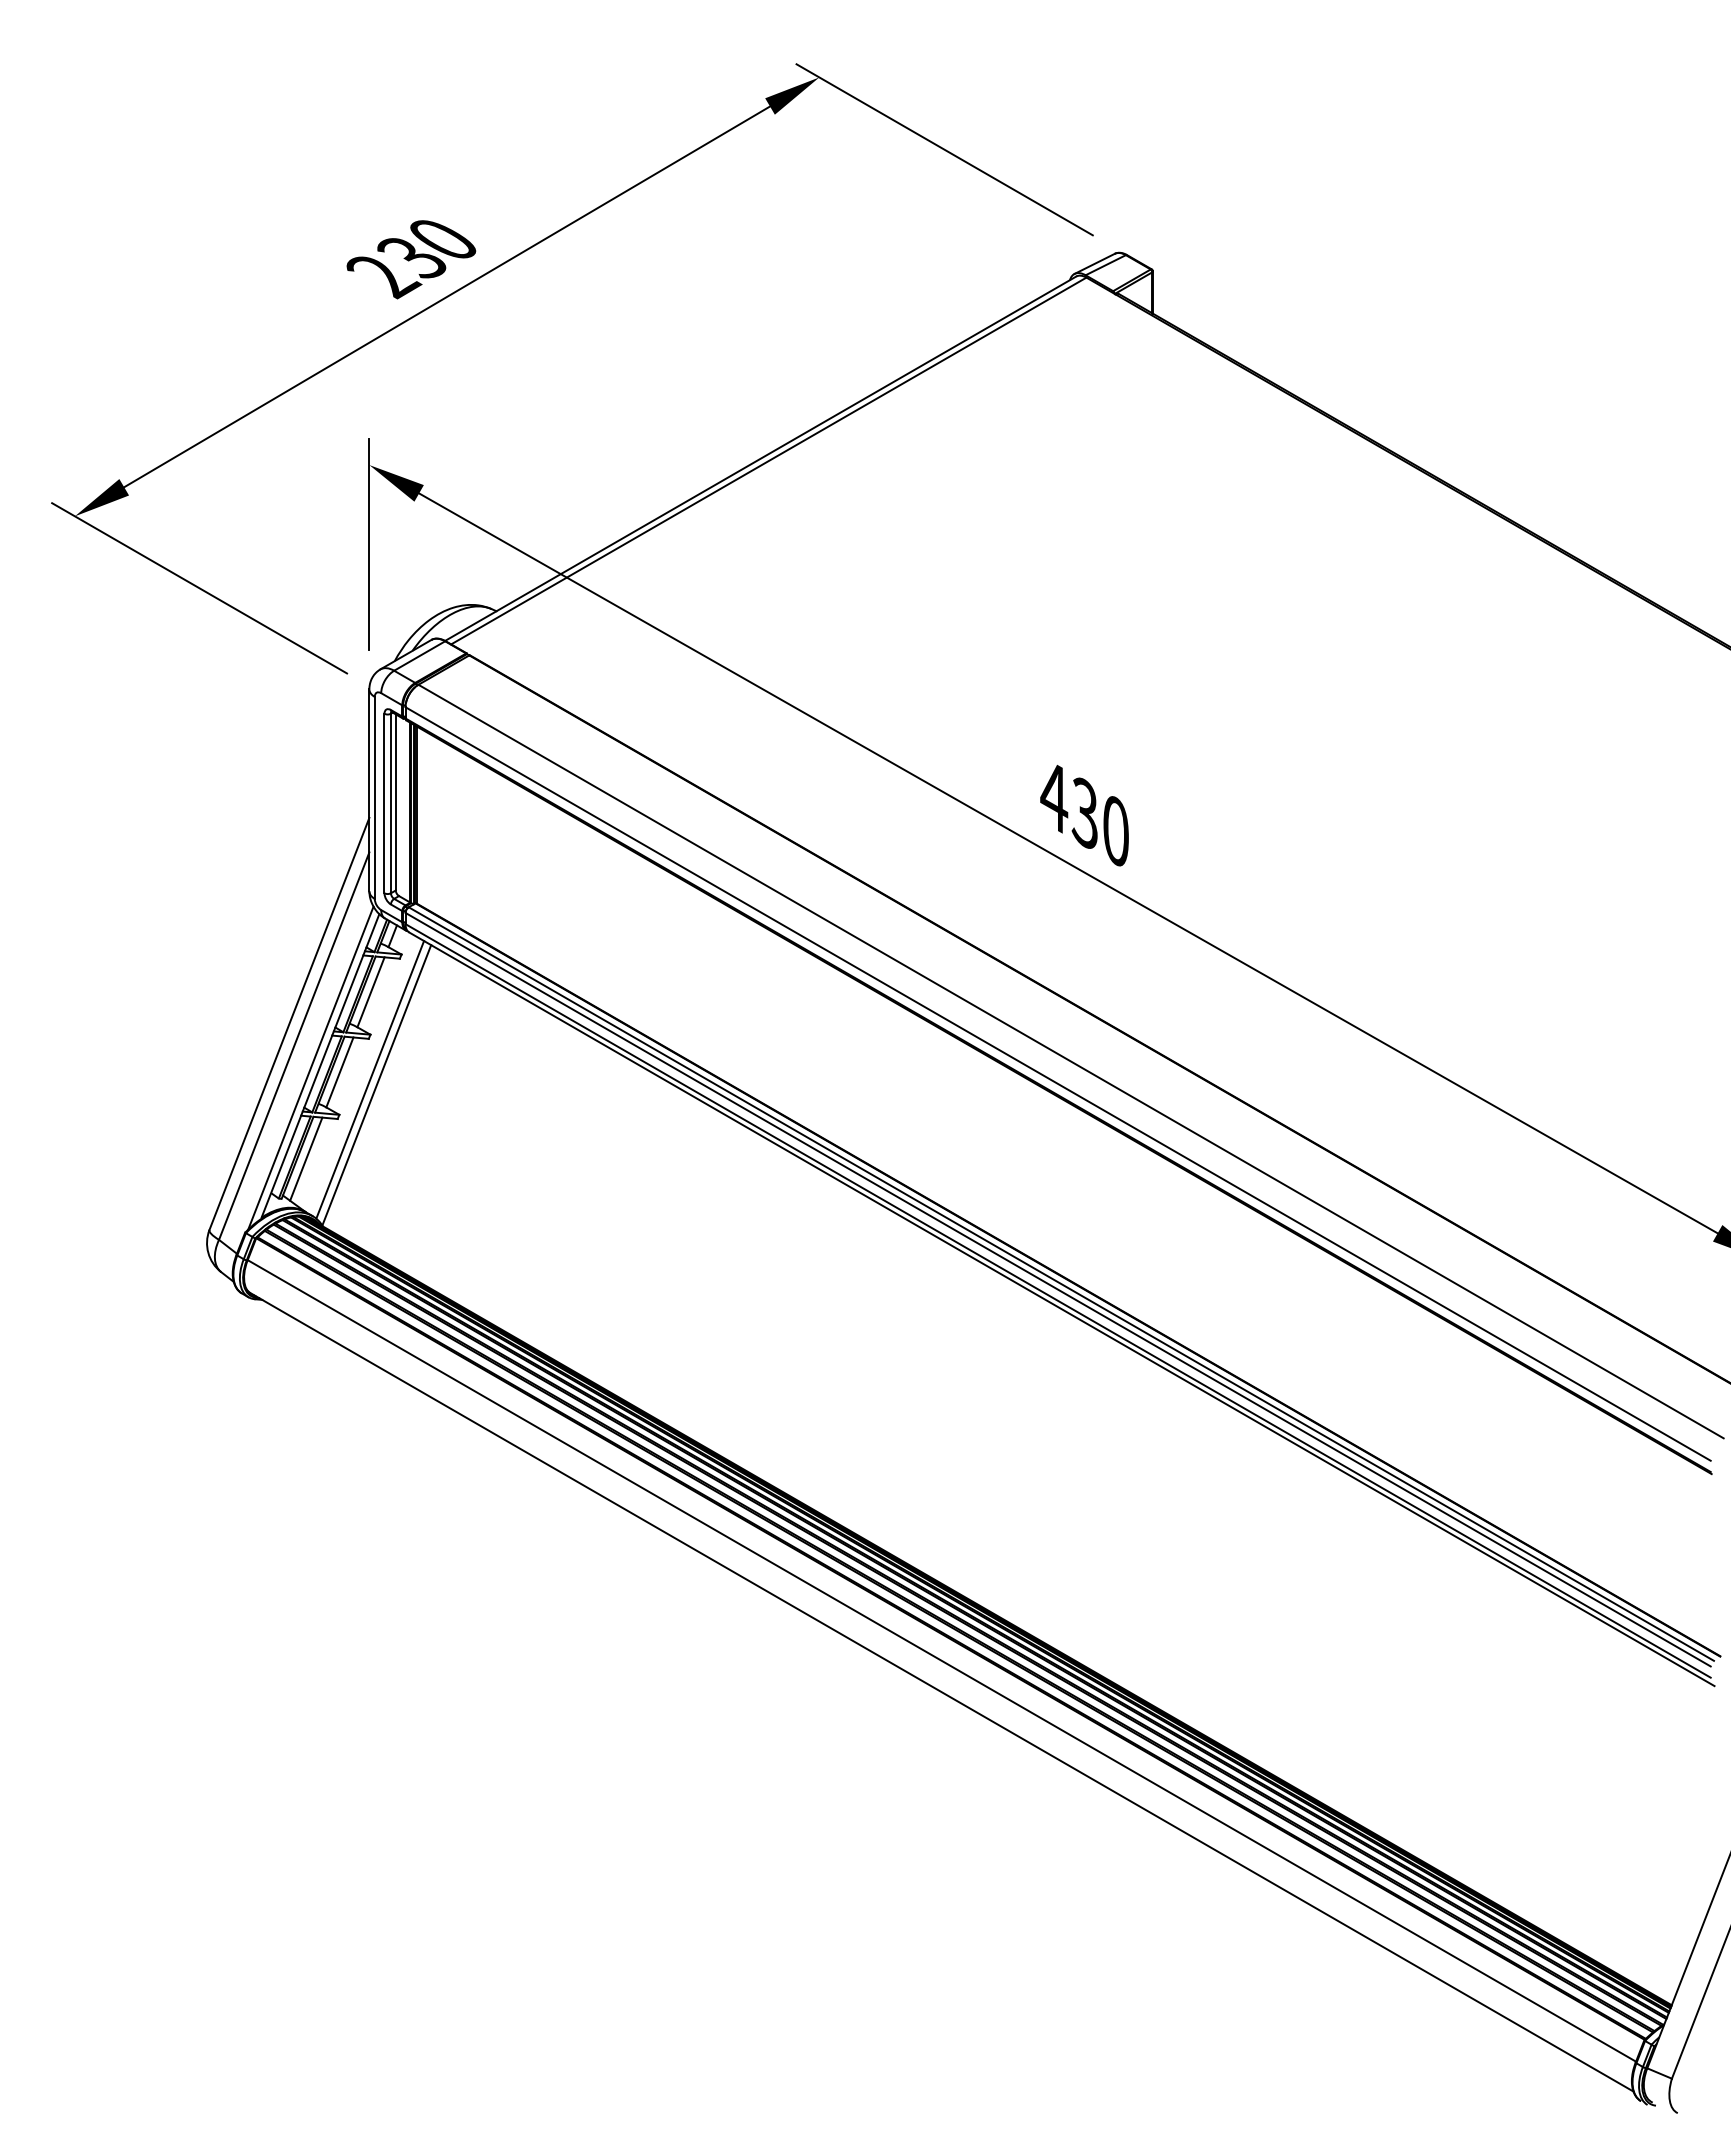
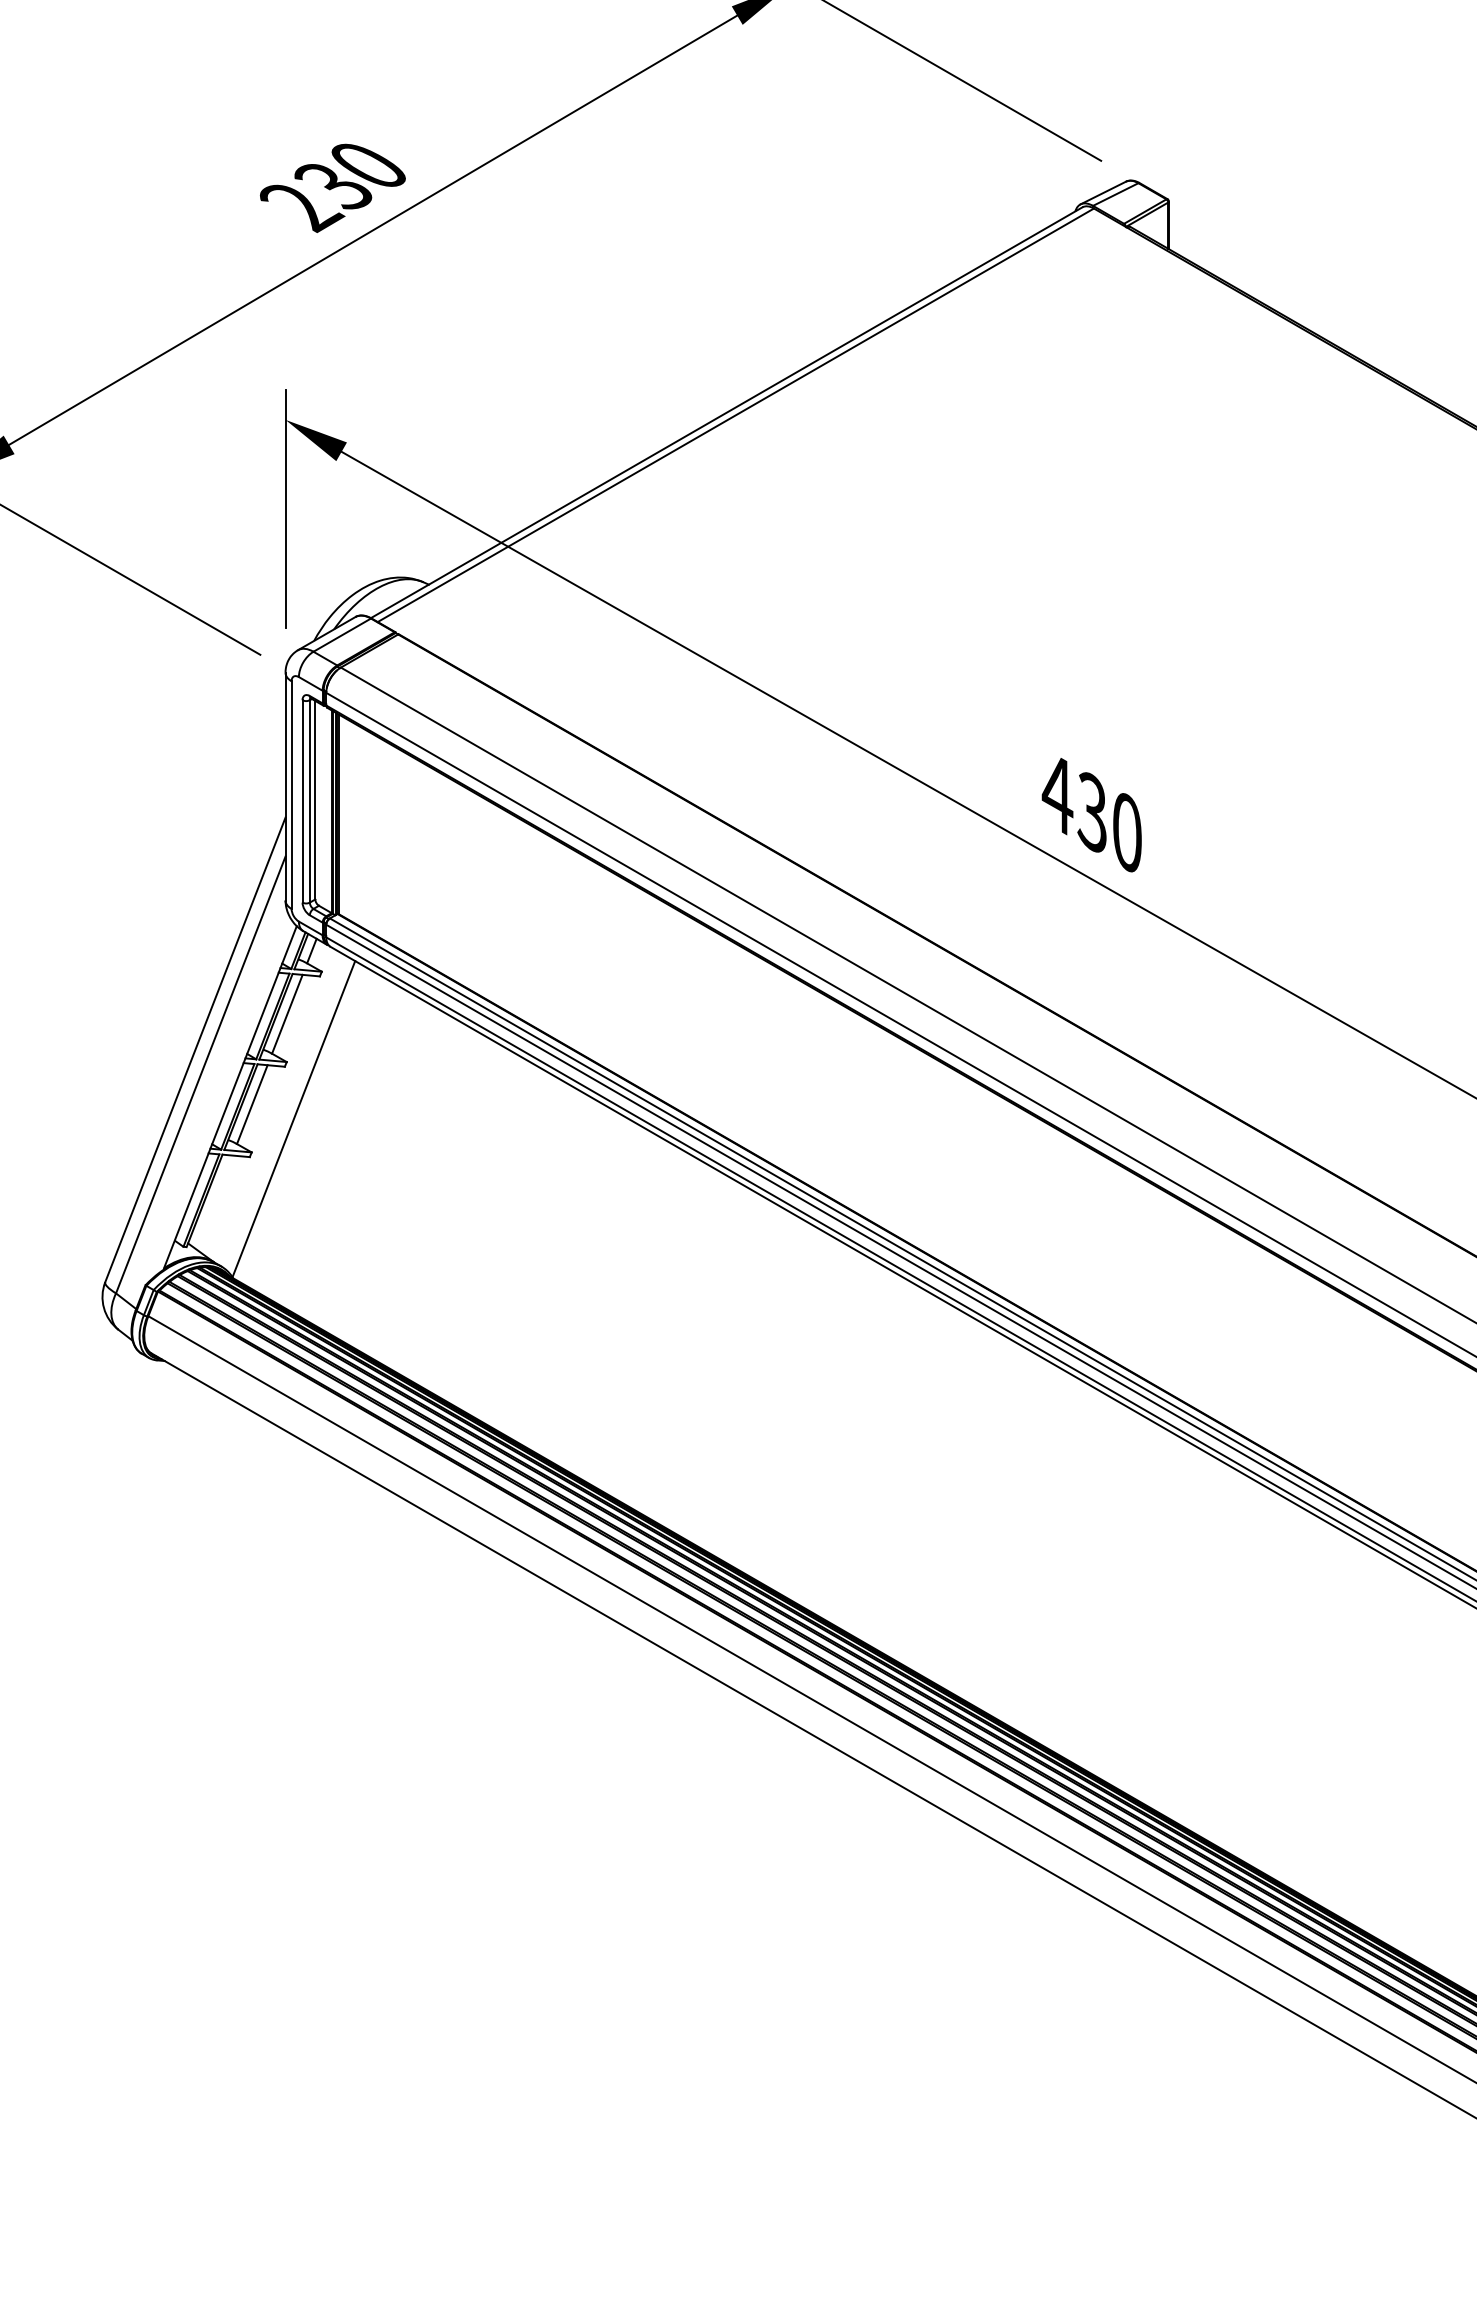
line: (310, 1067) -> (219, 1099), removed
line: (370, 1079) -> (286, 1112), removed
line: (306, 1158) -> (214, 1201), removed

